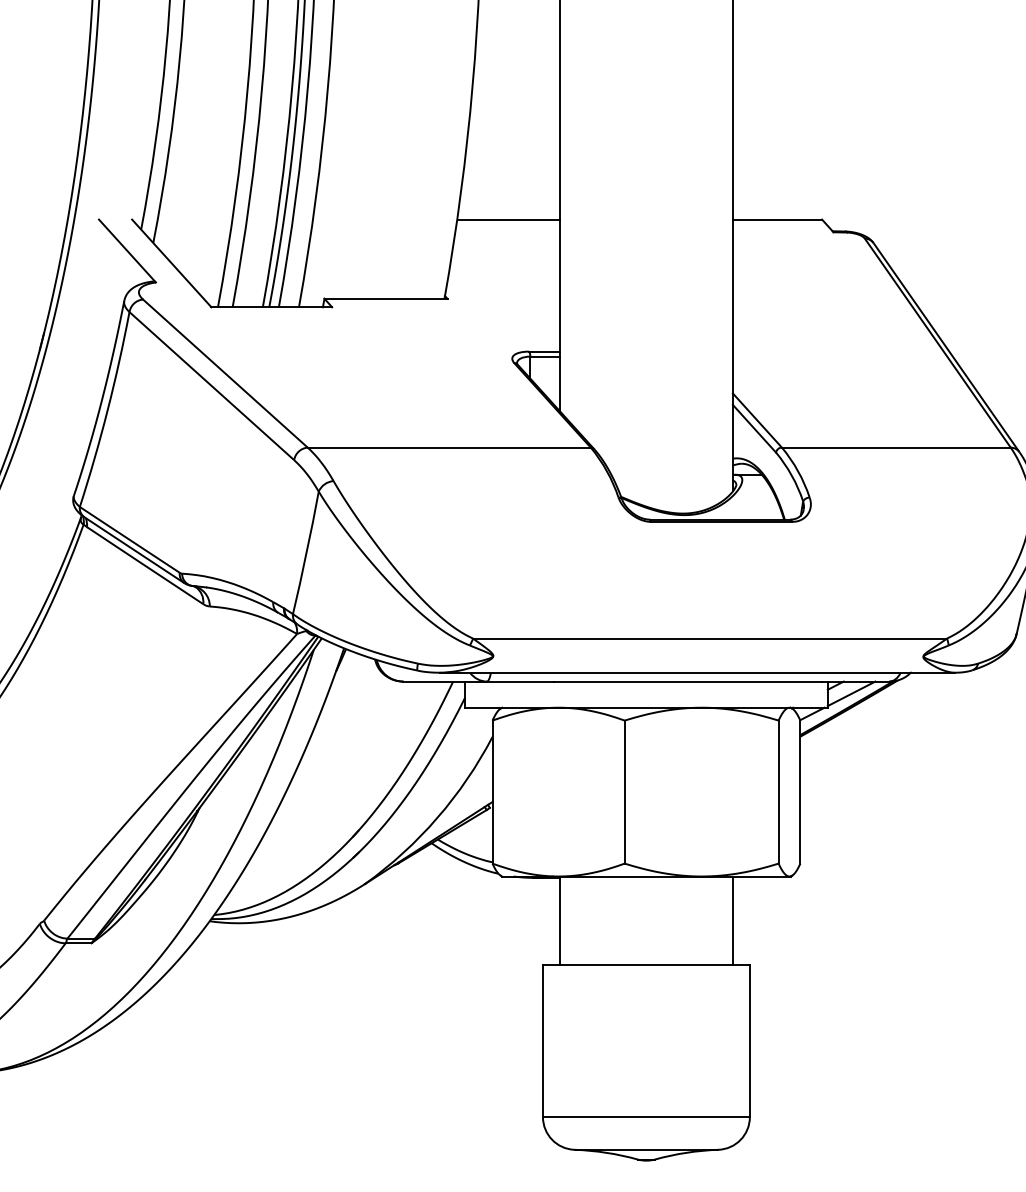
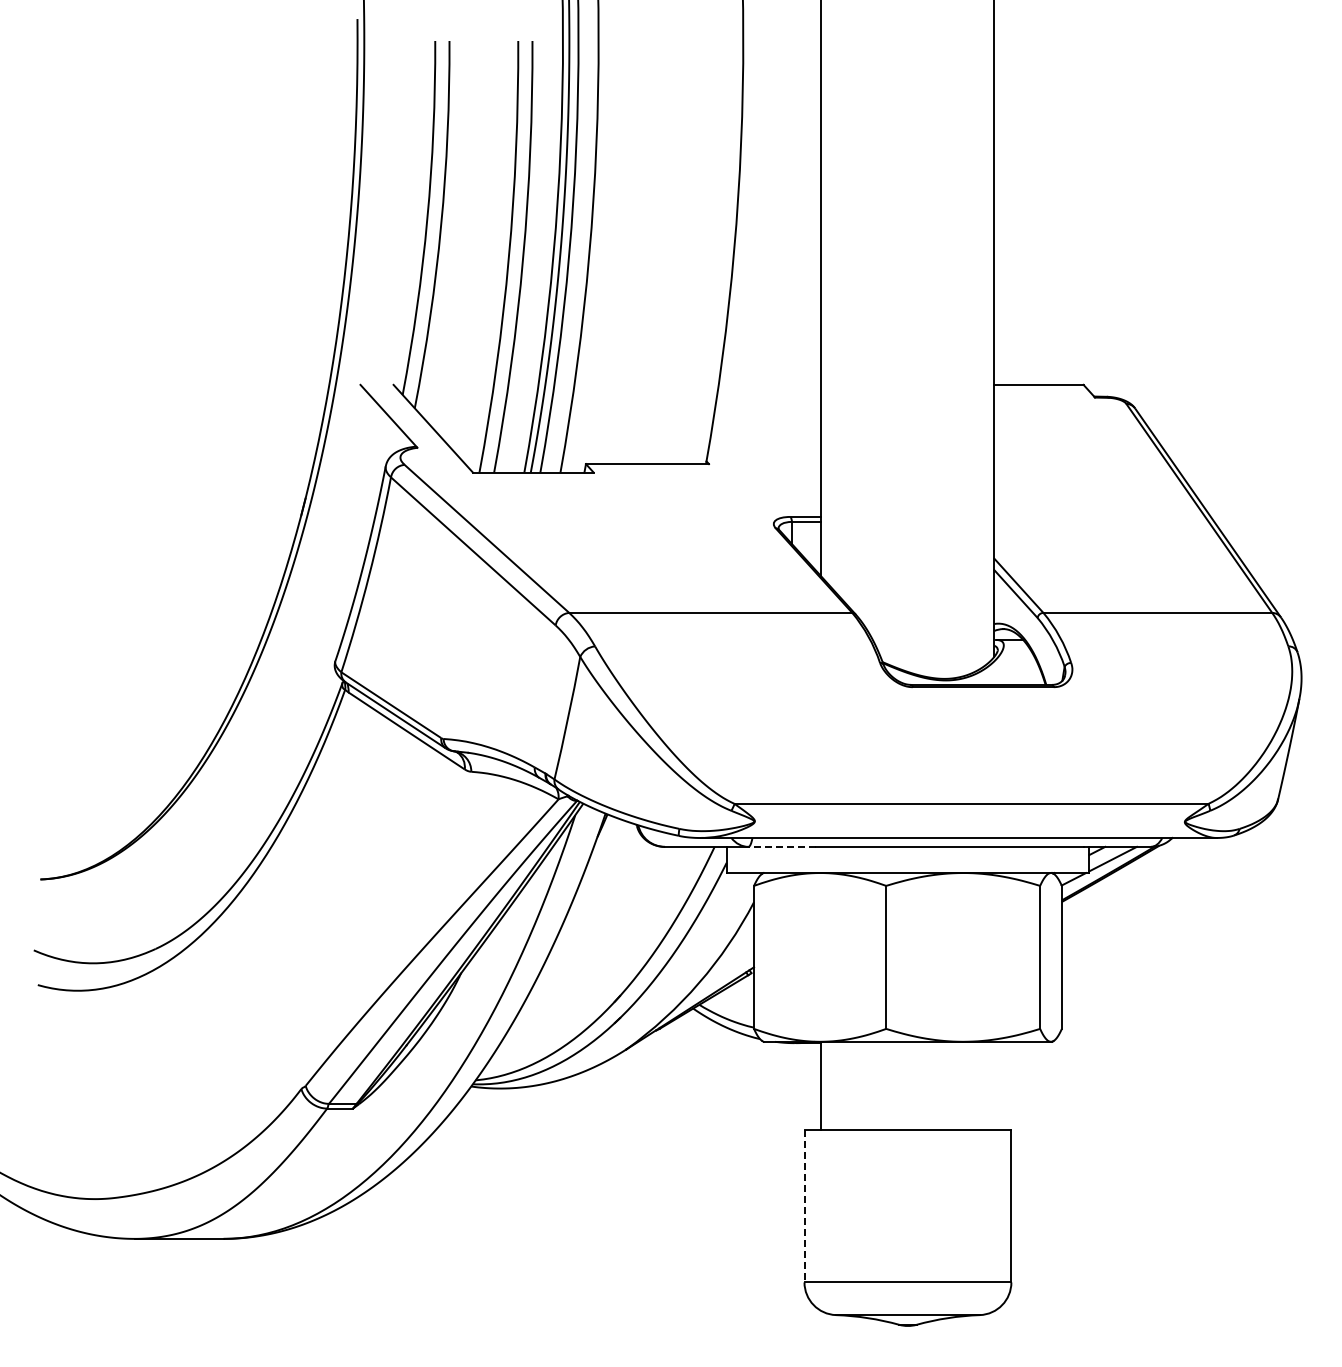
line: (508, 219) -> (770, 384), removed
line: (520, 681) -> (782, 846), solid -> dashed
line: (732, 920) -> (994, 1085), removed
line: (542, 1041) -> (804, 1206), solid -> dashed

